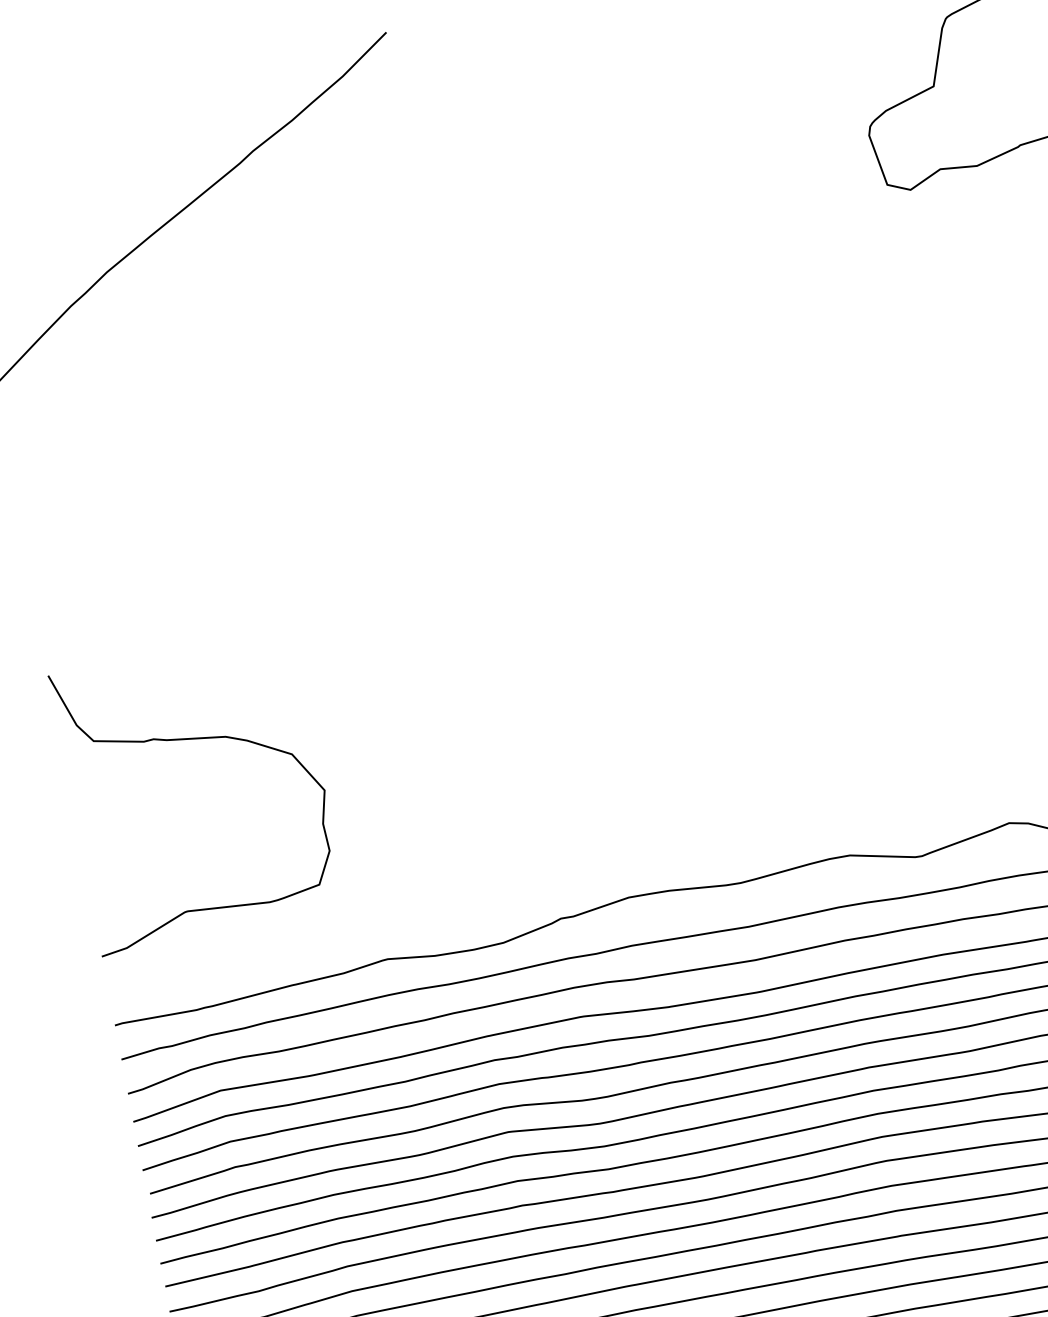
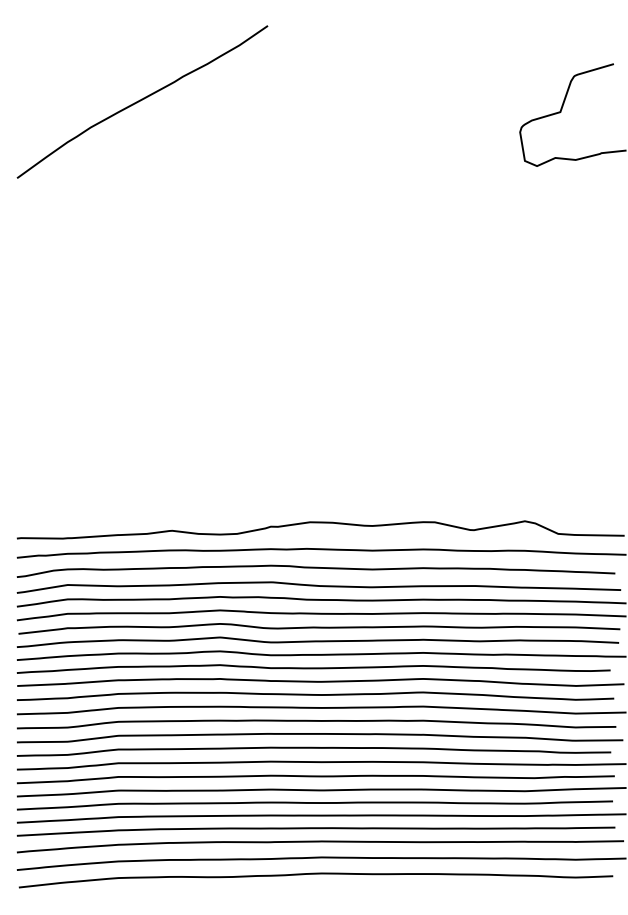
curve: (190, 741) -> (87, 391), removed

